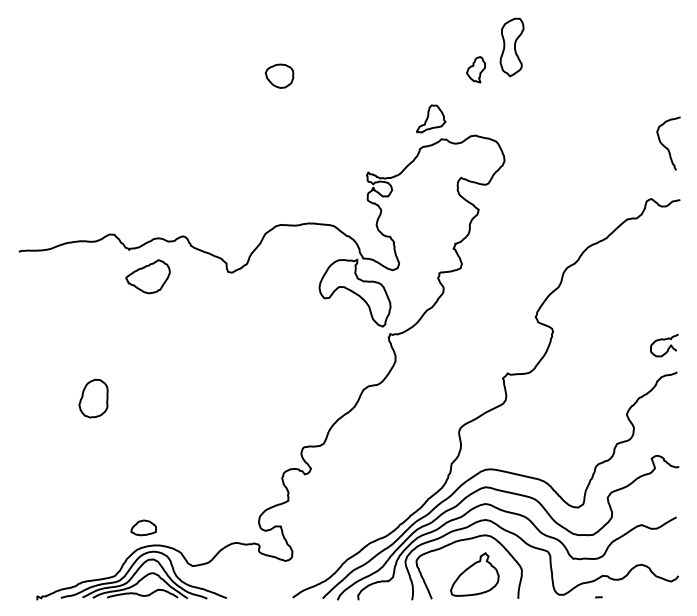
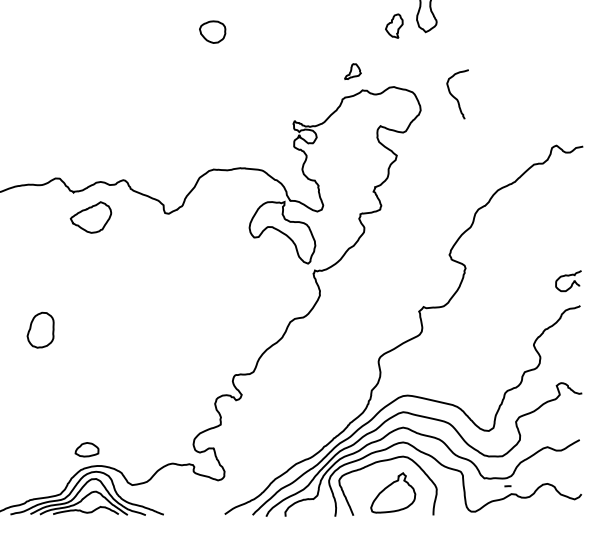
part: (431, 118) -> (353, 71), size x0.6
curve: (666, 146) -> (455, 97), moved
line: (598, 597) -> (507, 486), moved

